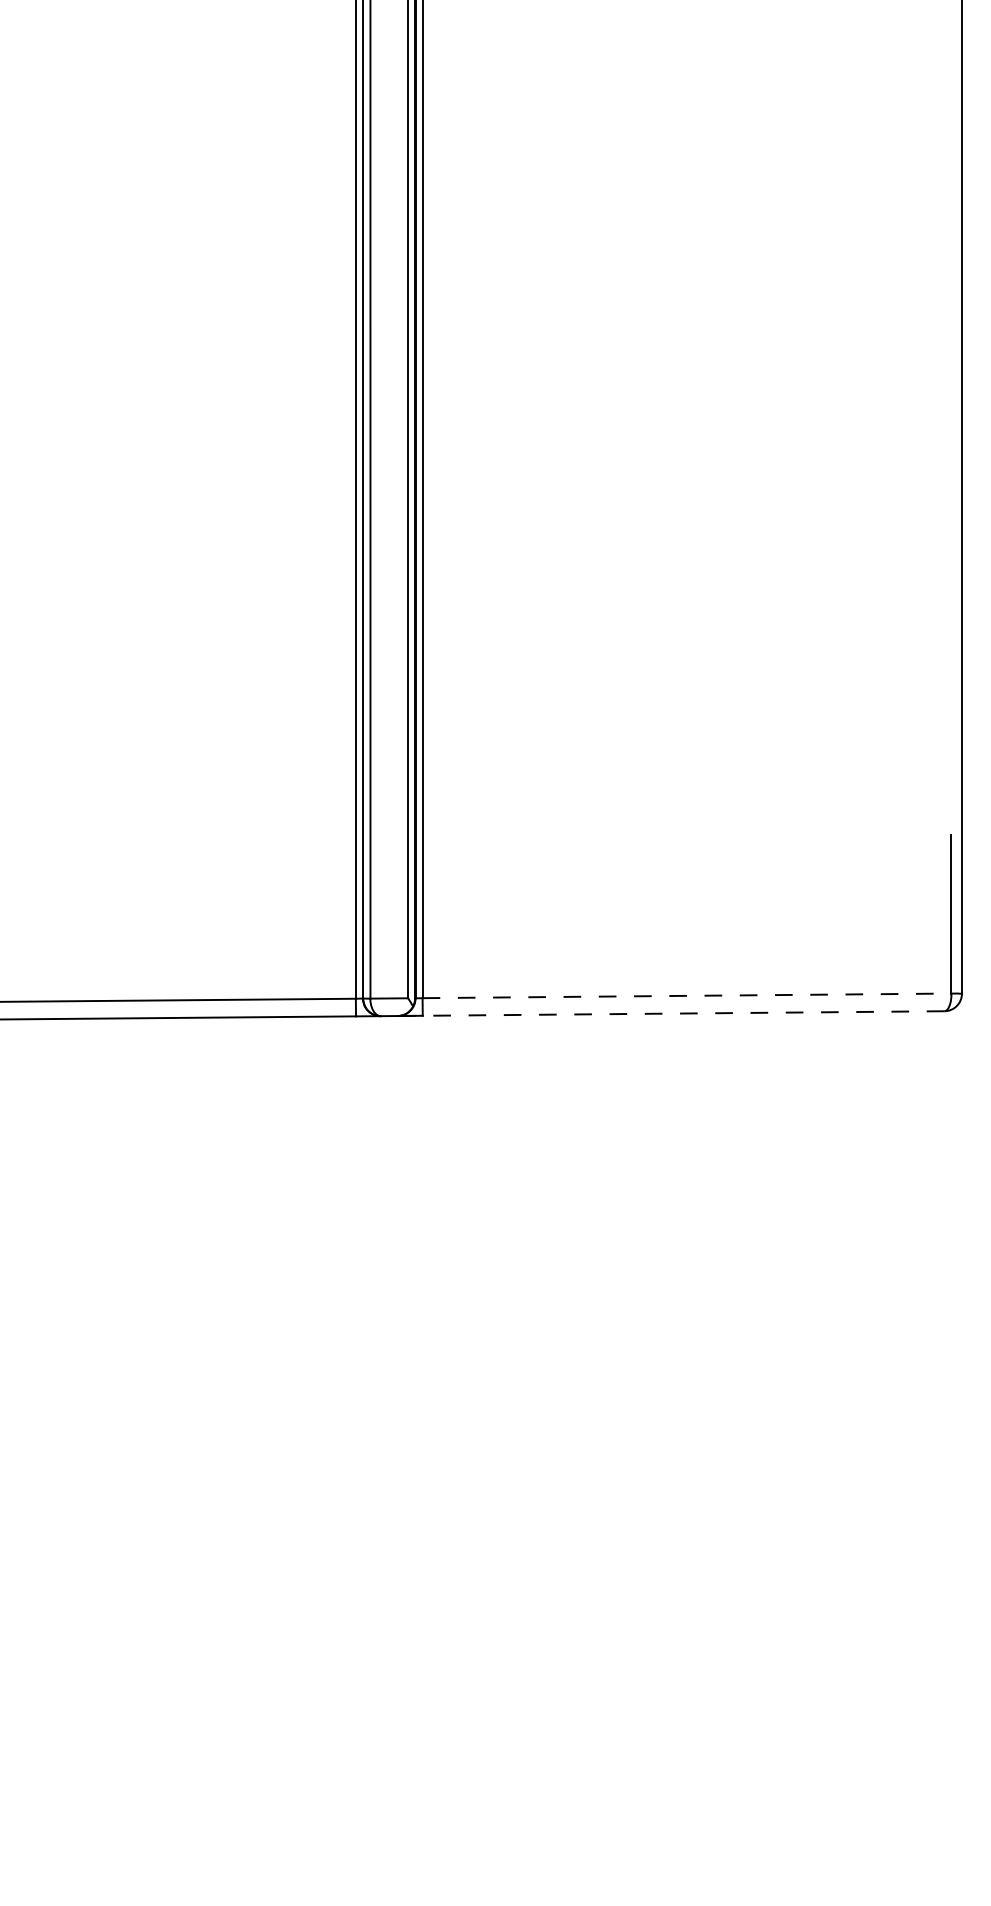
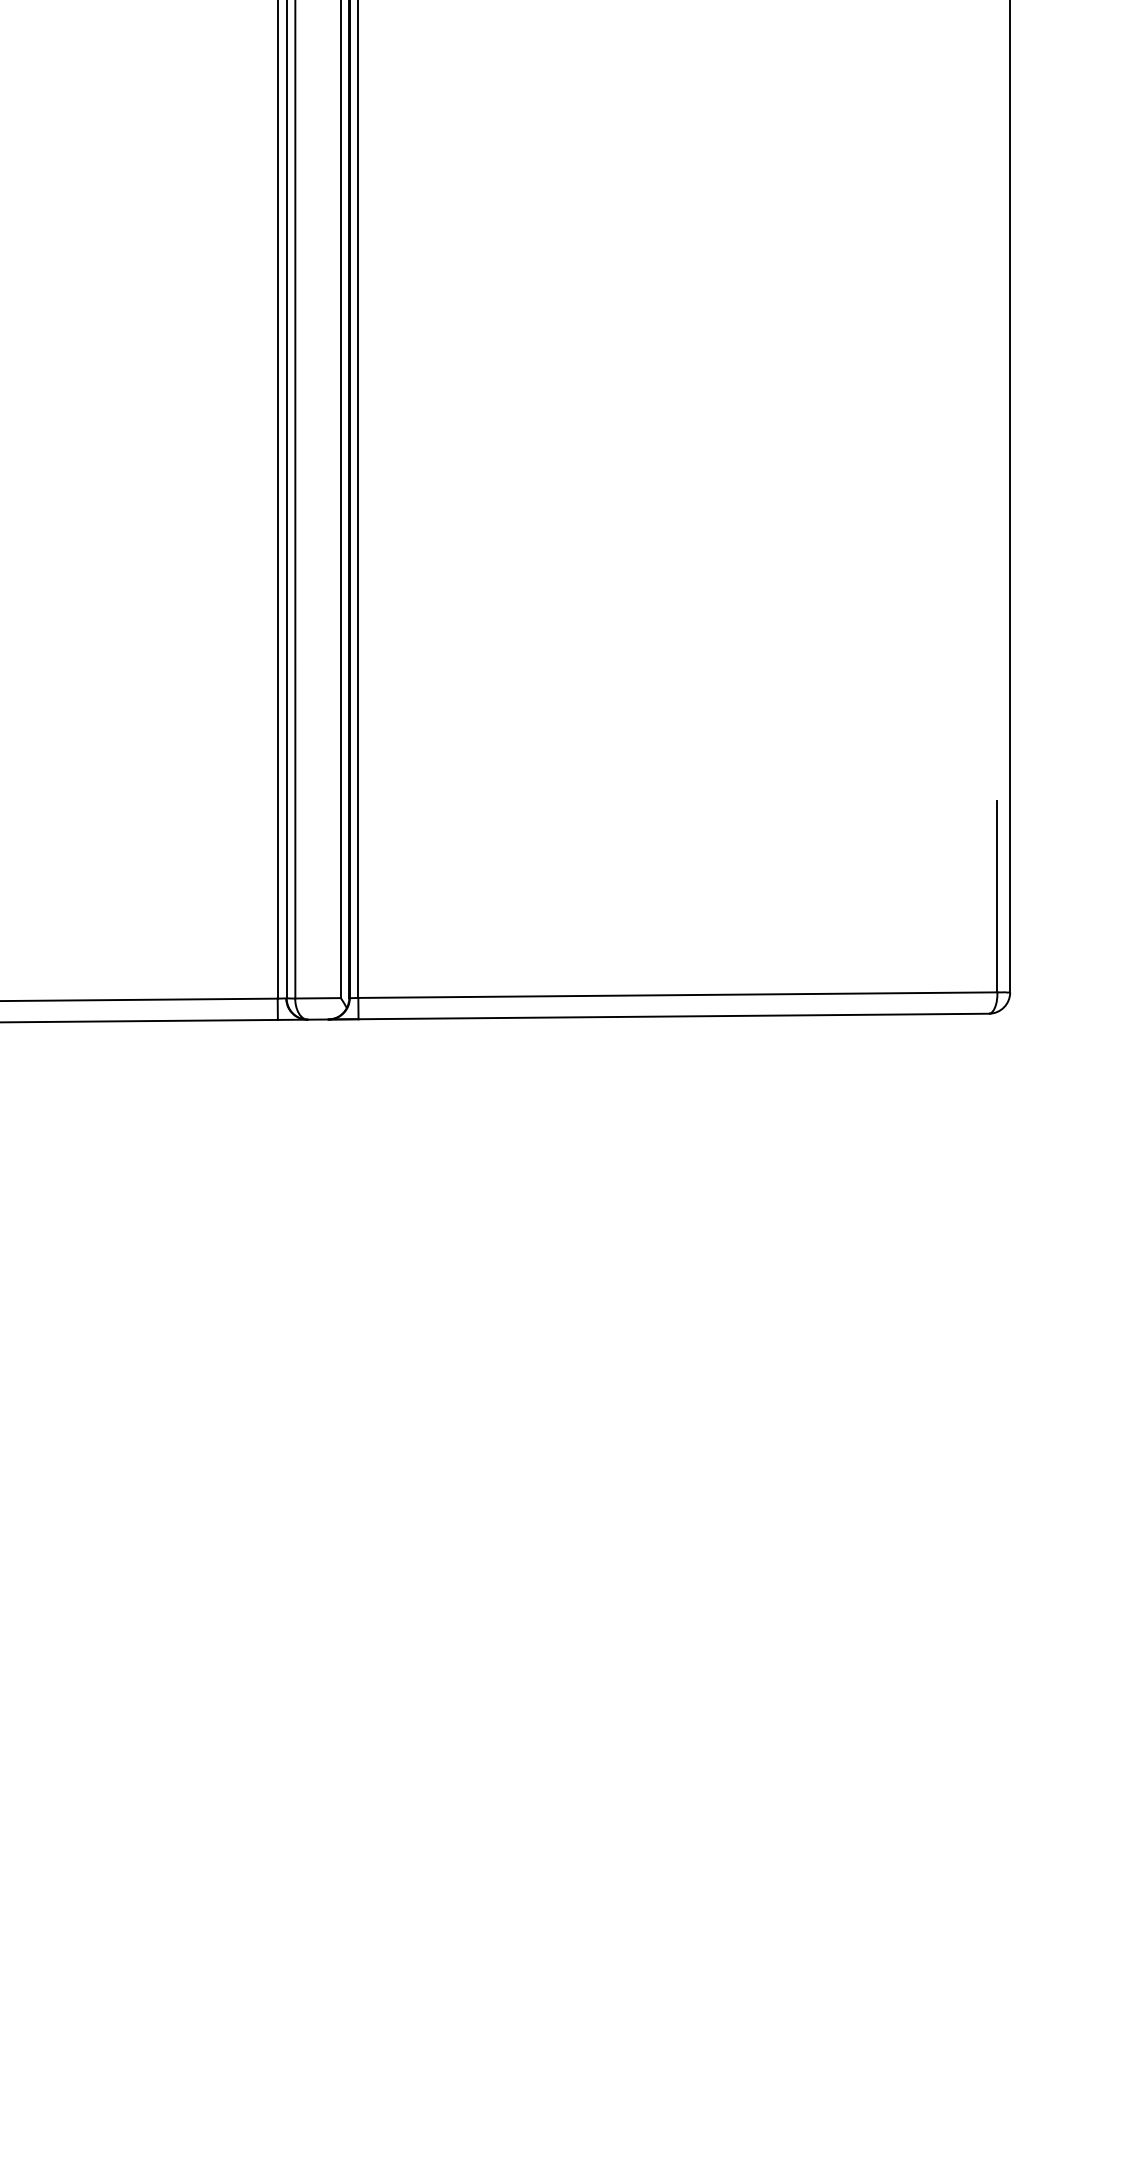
line: (687, 995) -> (678, 994), dashed -> solid
line: (671, 1013) -> (659, 1016), dashed -> solid

